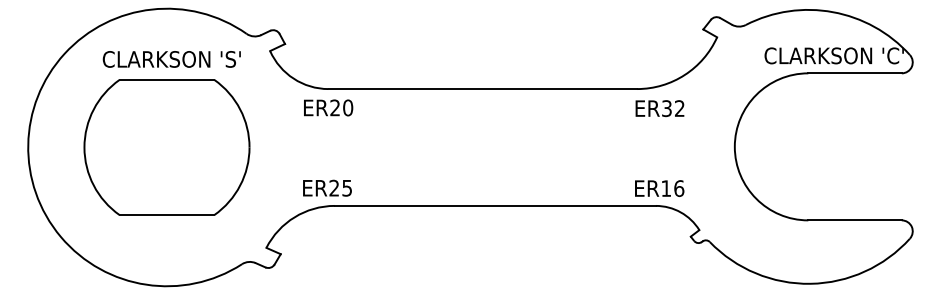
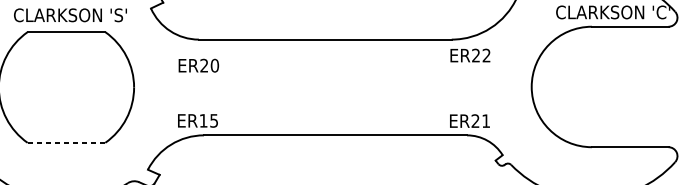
text: (328, 107) -> (198, 65), moved
text: (666, 108) -> (475, 55), ER32 -> ER22
text: (333, 187) -> (202, 120), ER25 -> ER15
text: (672, 188) -> (480, 121), ER16 -> ER21
line: (167, 215) -> (66, 143), solid -> dashed

